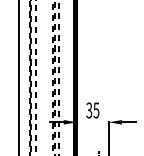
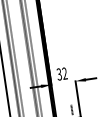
text: (96, 110) -> (64, 73), 35 -> 32

